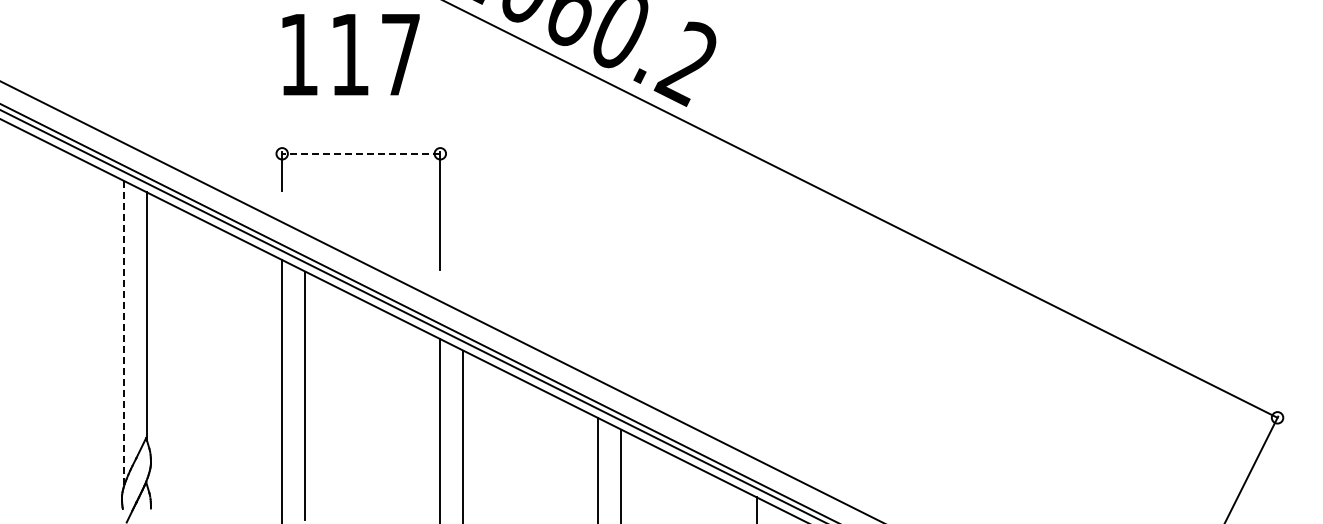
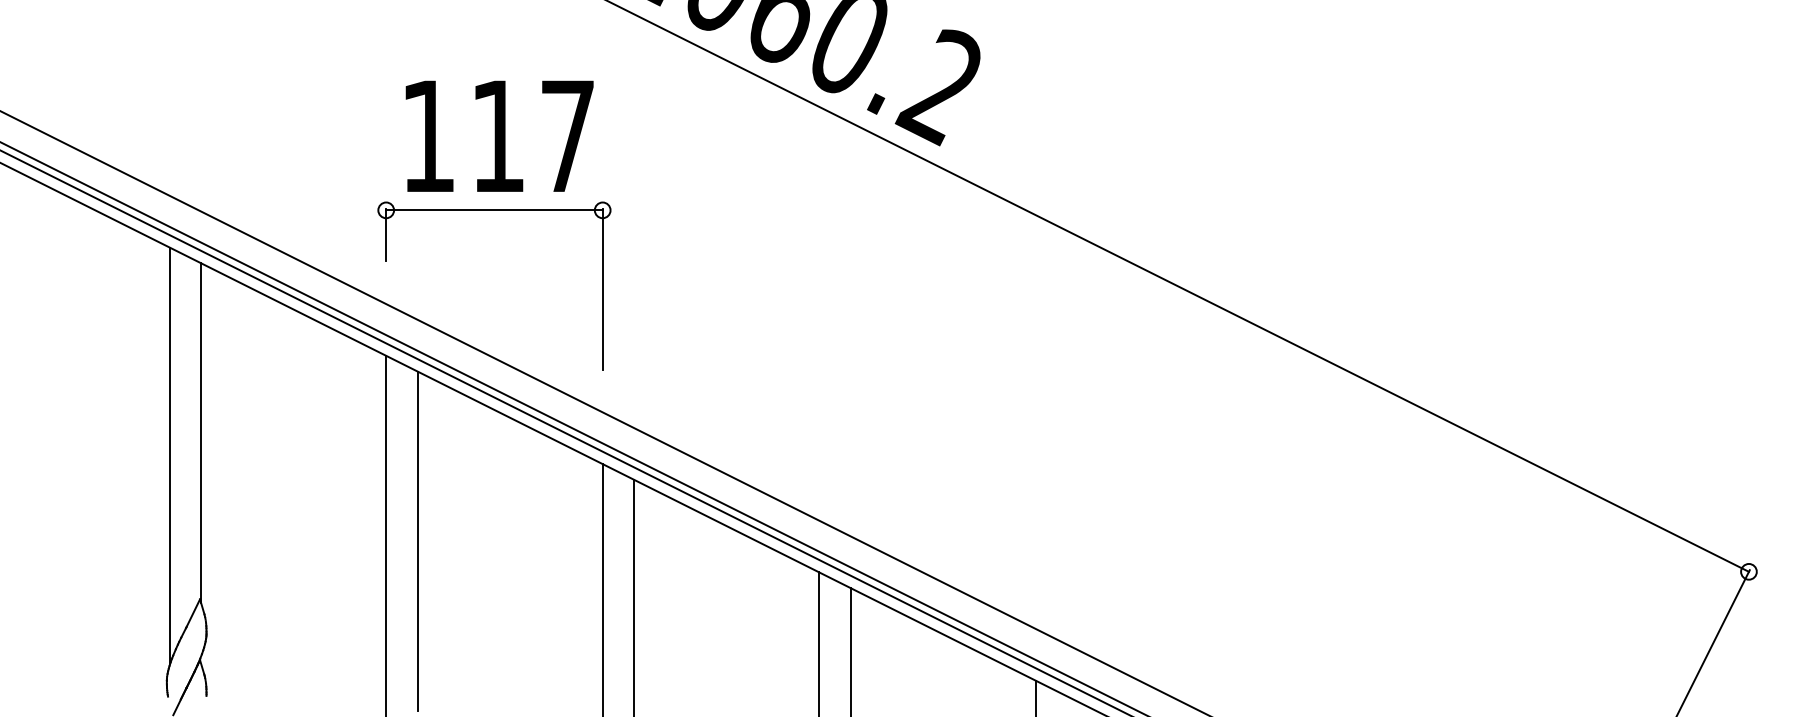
text: (350, 54) -> (498, 136), moved
line: (360, 153) -> (493, 209), dashed -> solid
line: (124, 332) -> (170, 455), dashed -> solid

